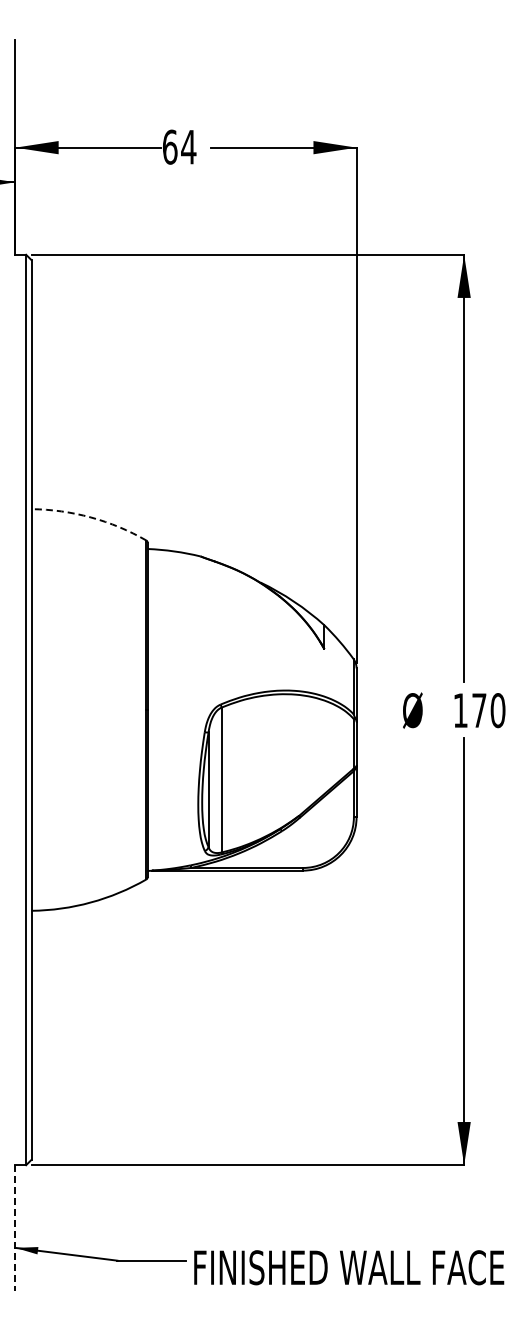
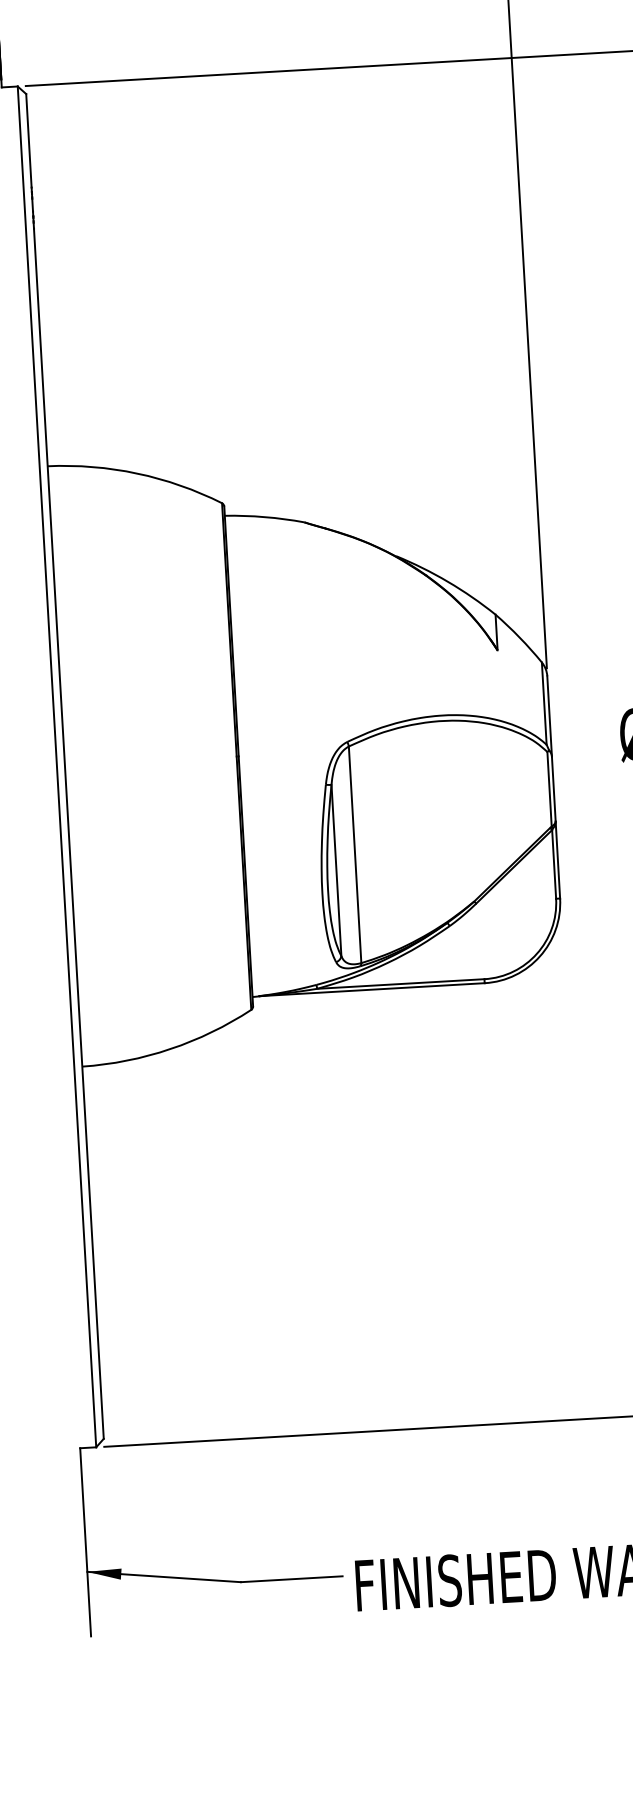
arc: (90, 517) -> (136, 473), dashed -> solid
line: (15, 1228) -> (85, 1542), dashed -> solid

